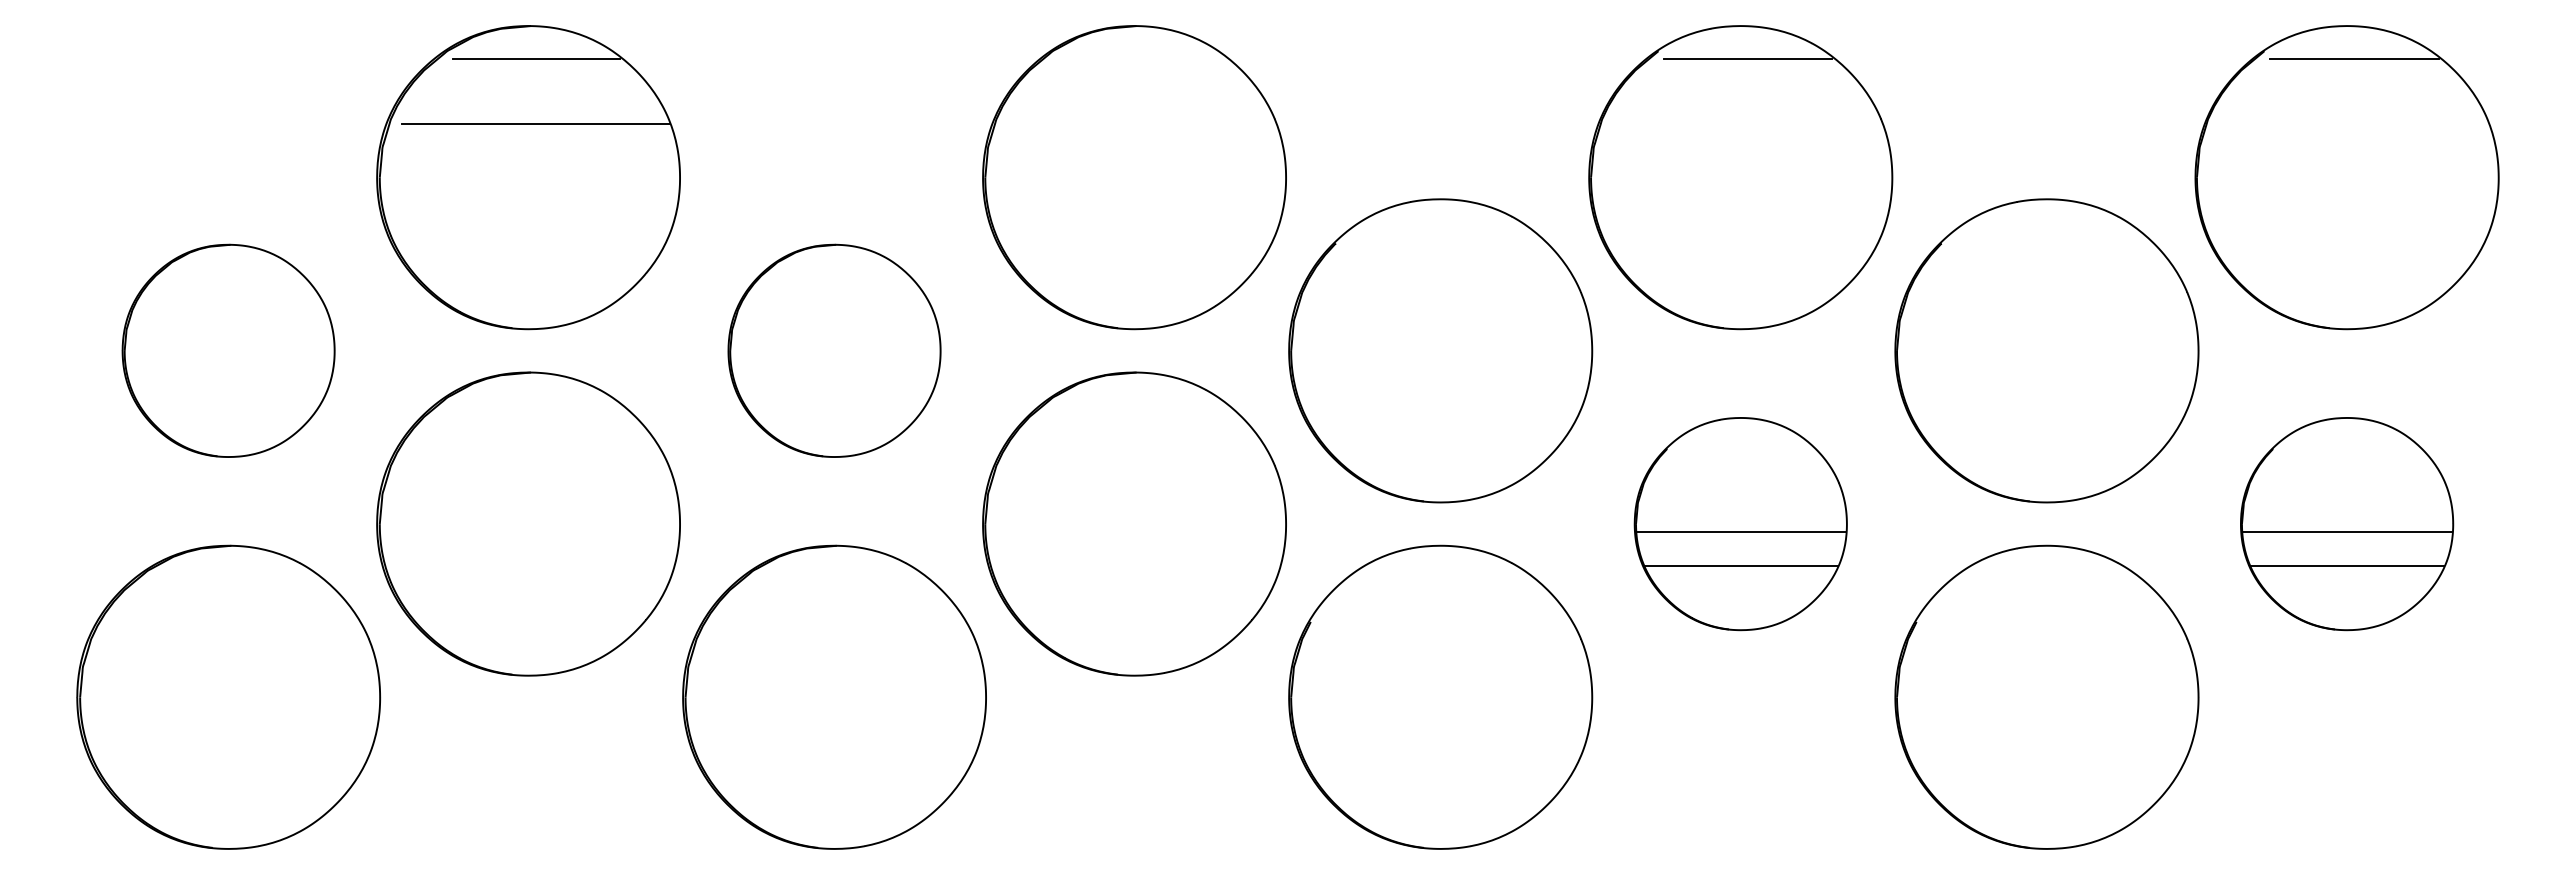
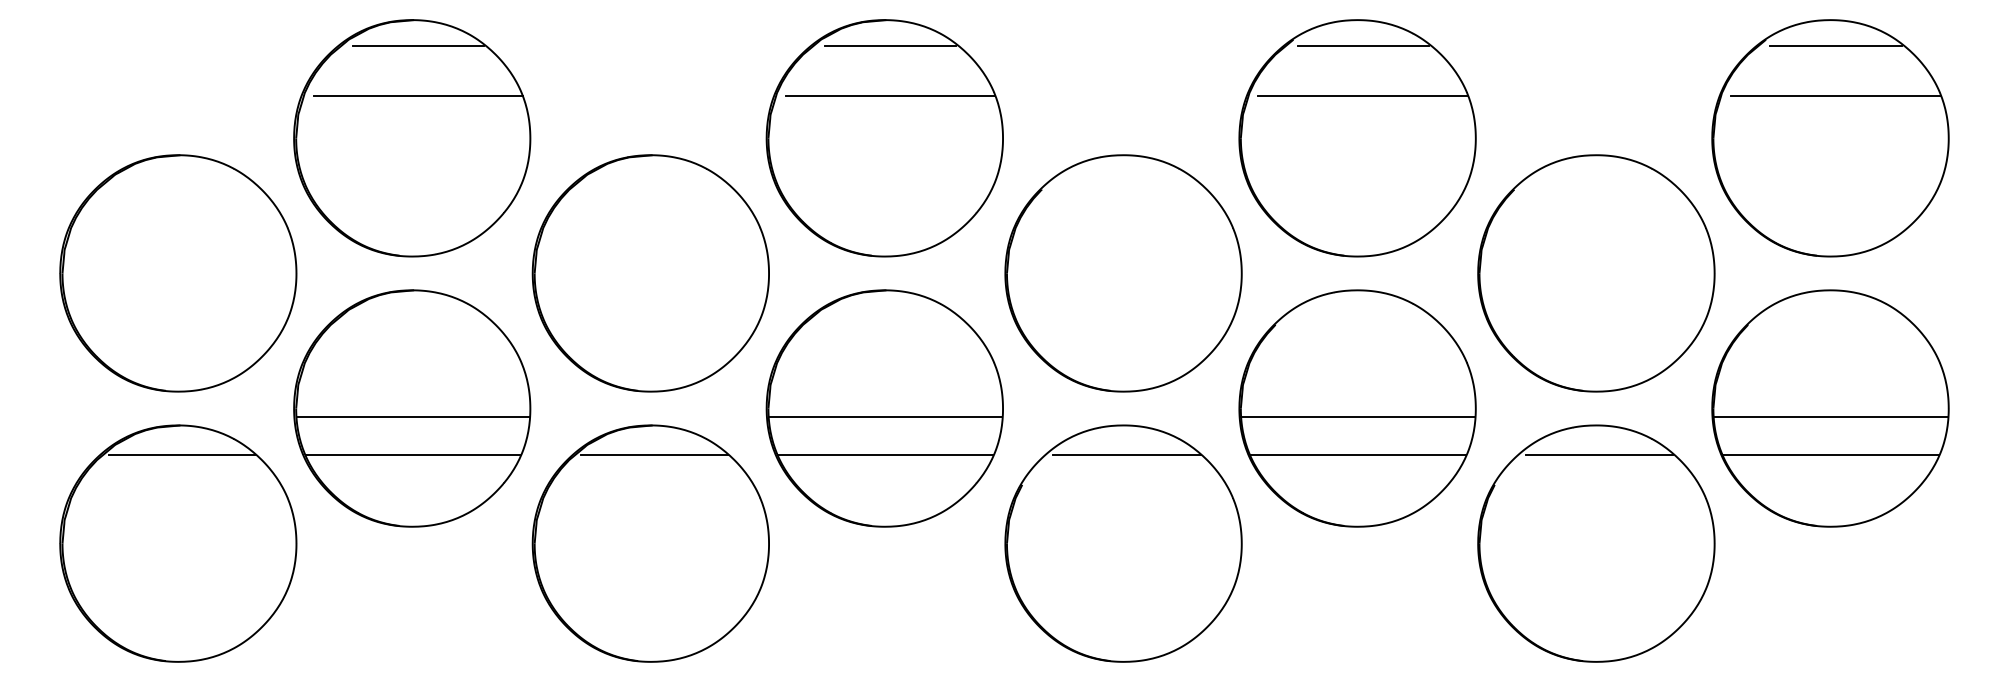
line: (1142, 58) -> (891, 45), added
line: (1141, 123) -> (890, 96), added
line: (1747, 123) -> (1362, 96), added
line: (2353, 123) -> (1835, 96), added
part: (228, 350) -> (178, 273), size x1.43
part: (834, 350) -> (650, 273), size x1.43
part: (1740, 523) -> (1357, 408), size x1.43
part: (2346, 523) -> (1830, 408), size x1.43
line: (529, 535) -> (412, 417), added
line: (1134, 535) -> (884, 417), added
line: (233, 584) -> (182, 455), added
line: (529, 584) -> (412, 455), added
line: (838, 584) -> (653, 455), added
line: (1135, 584) -> (885, 455), added
line: (1444, 584) -> (1126, 455), added
line: (2050, 584) -> (1599, 455), added

